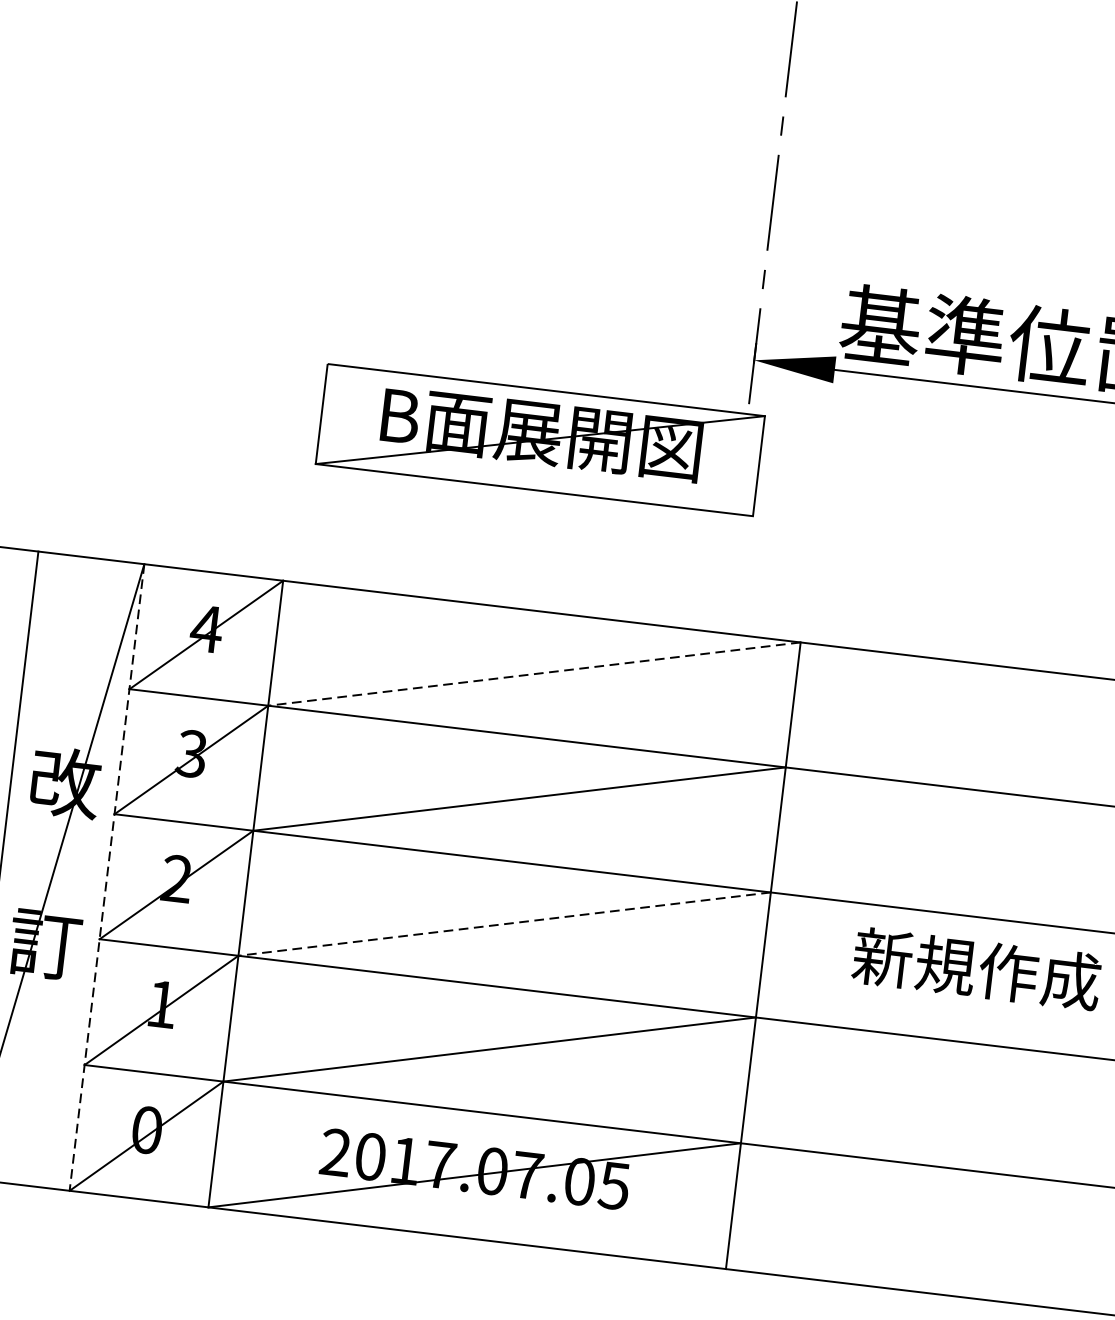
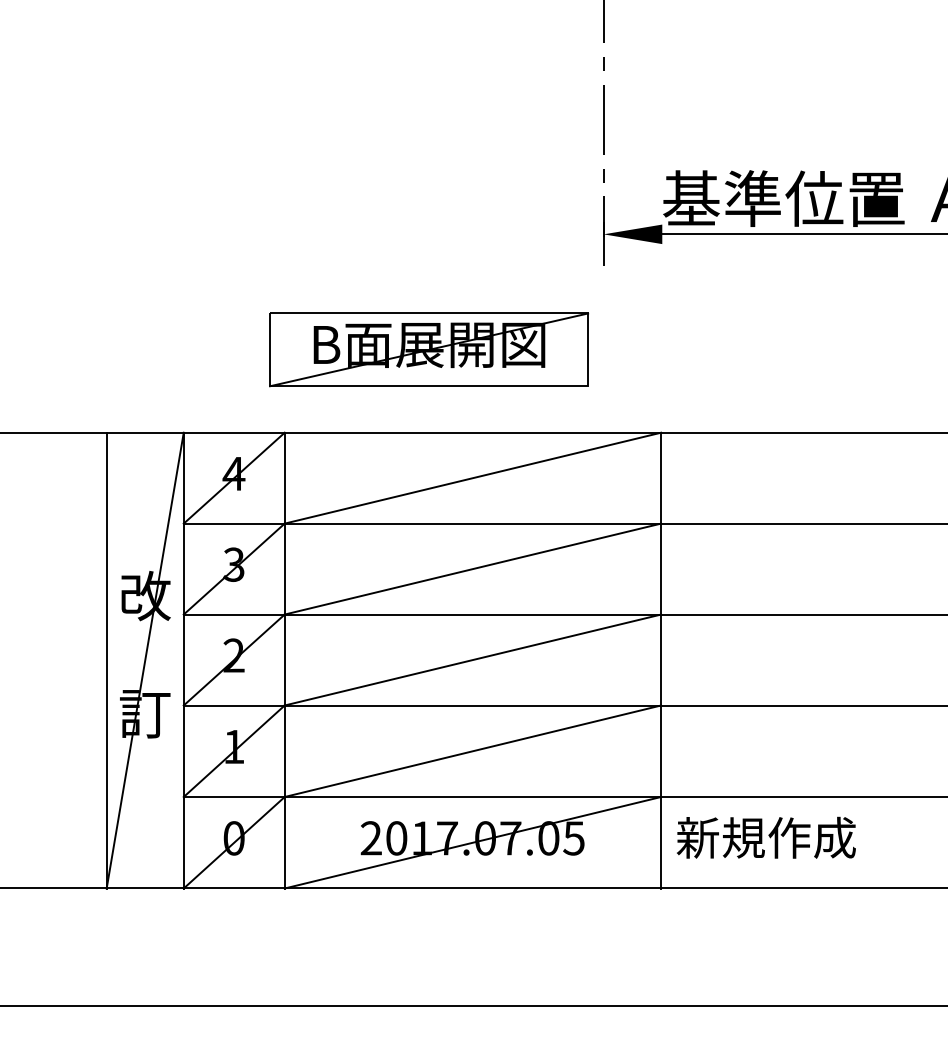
part: (539, 439) -> (428, 349), moved
line: (533, 674) -> (472, 478), dashed -> solid
line: (106, 877) -> (183, 660), dashed -> solid
line: (504, 924) -> (472, 660), dashed -> solid
text: (977, 968) -> (766, 837), moved

